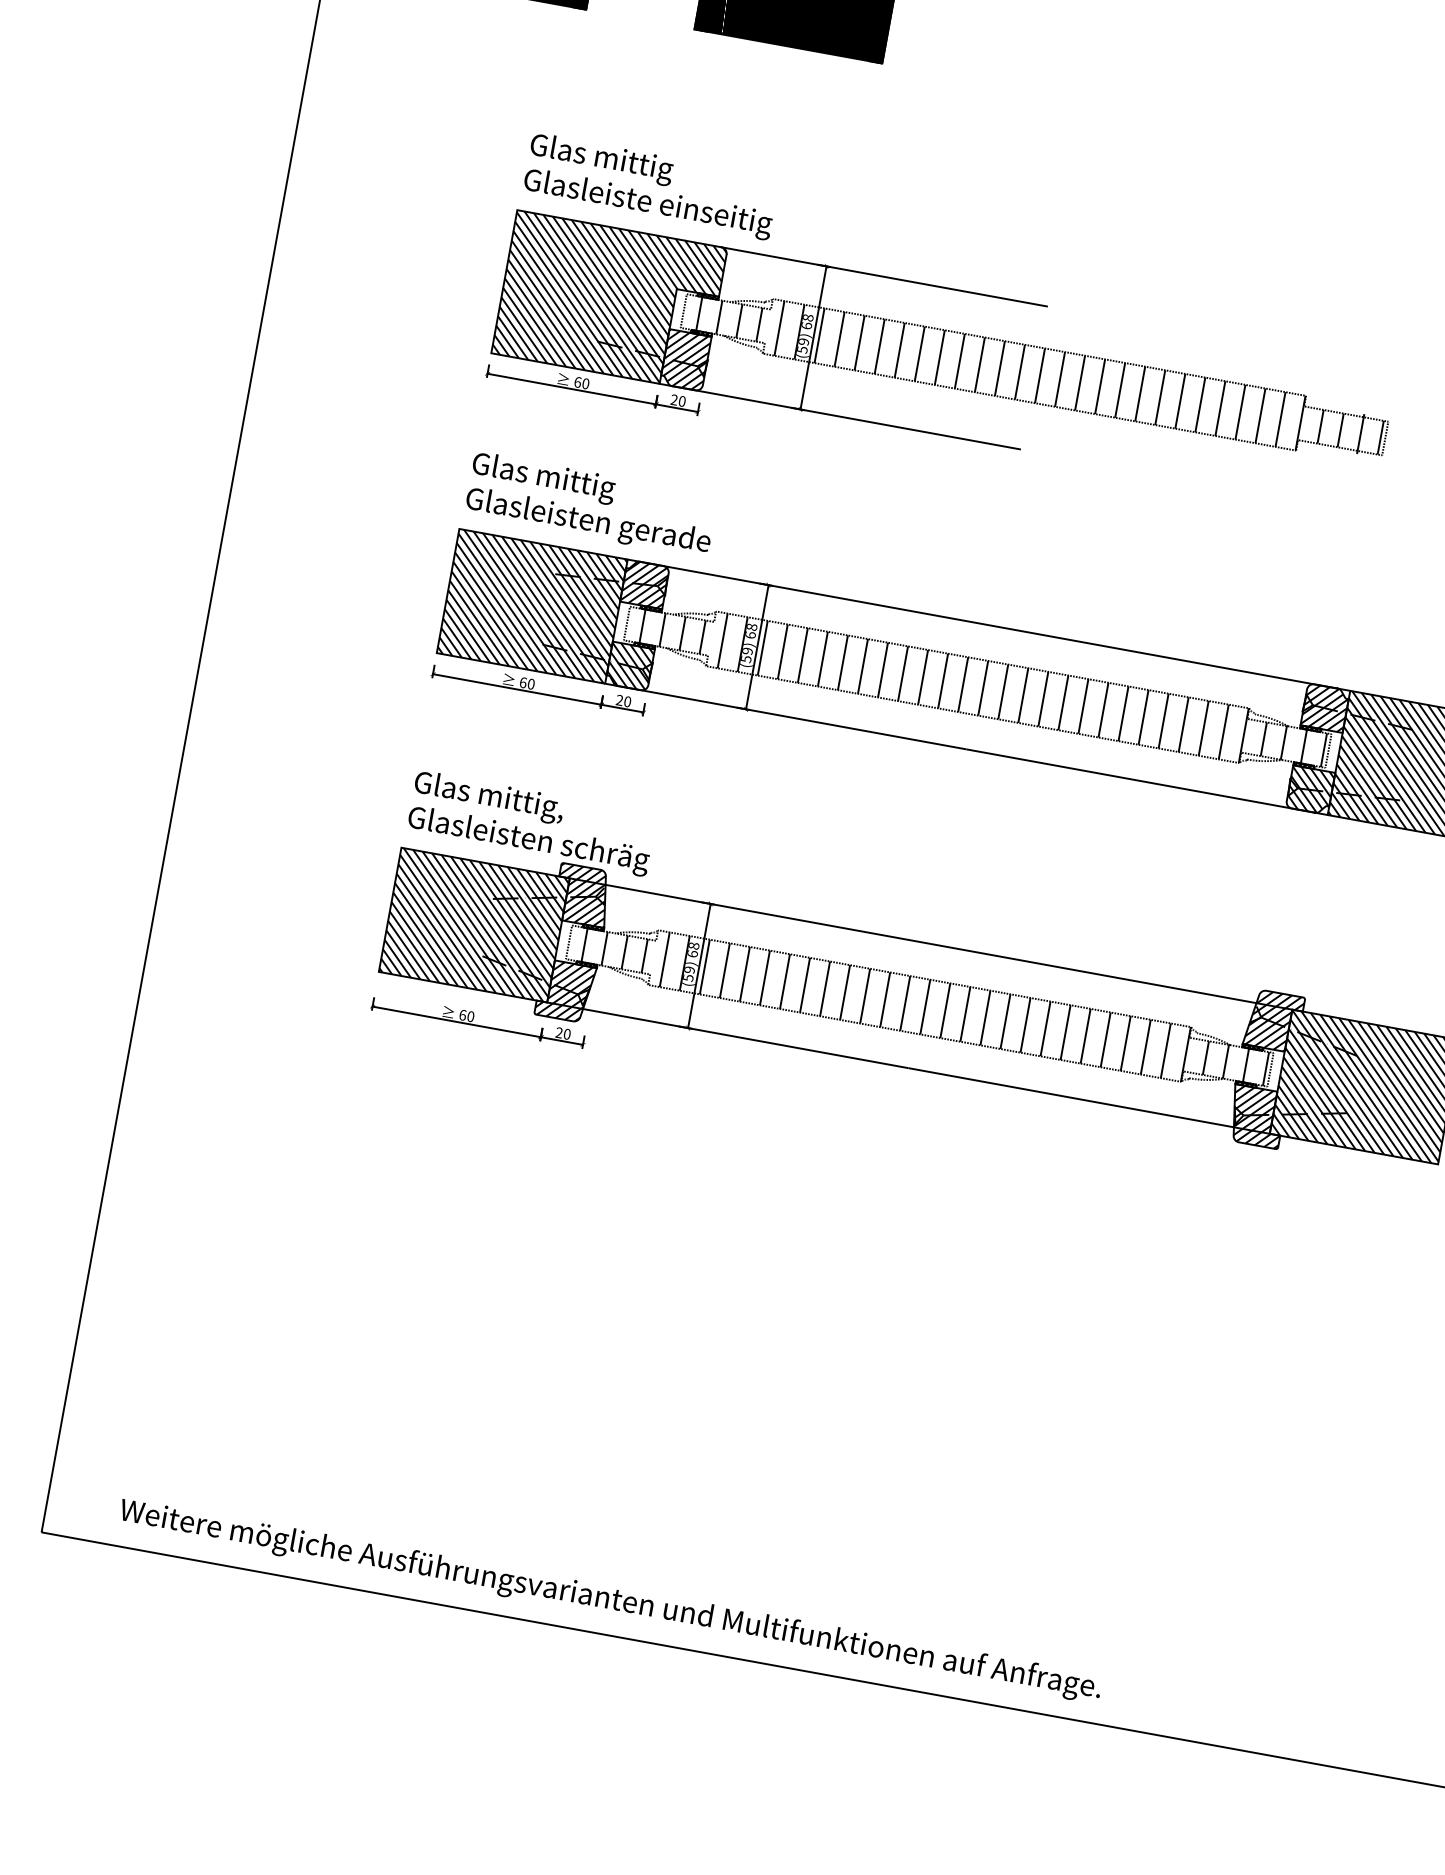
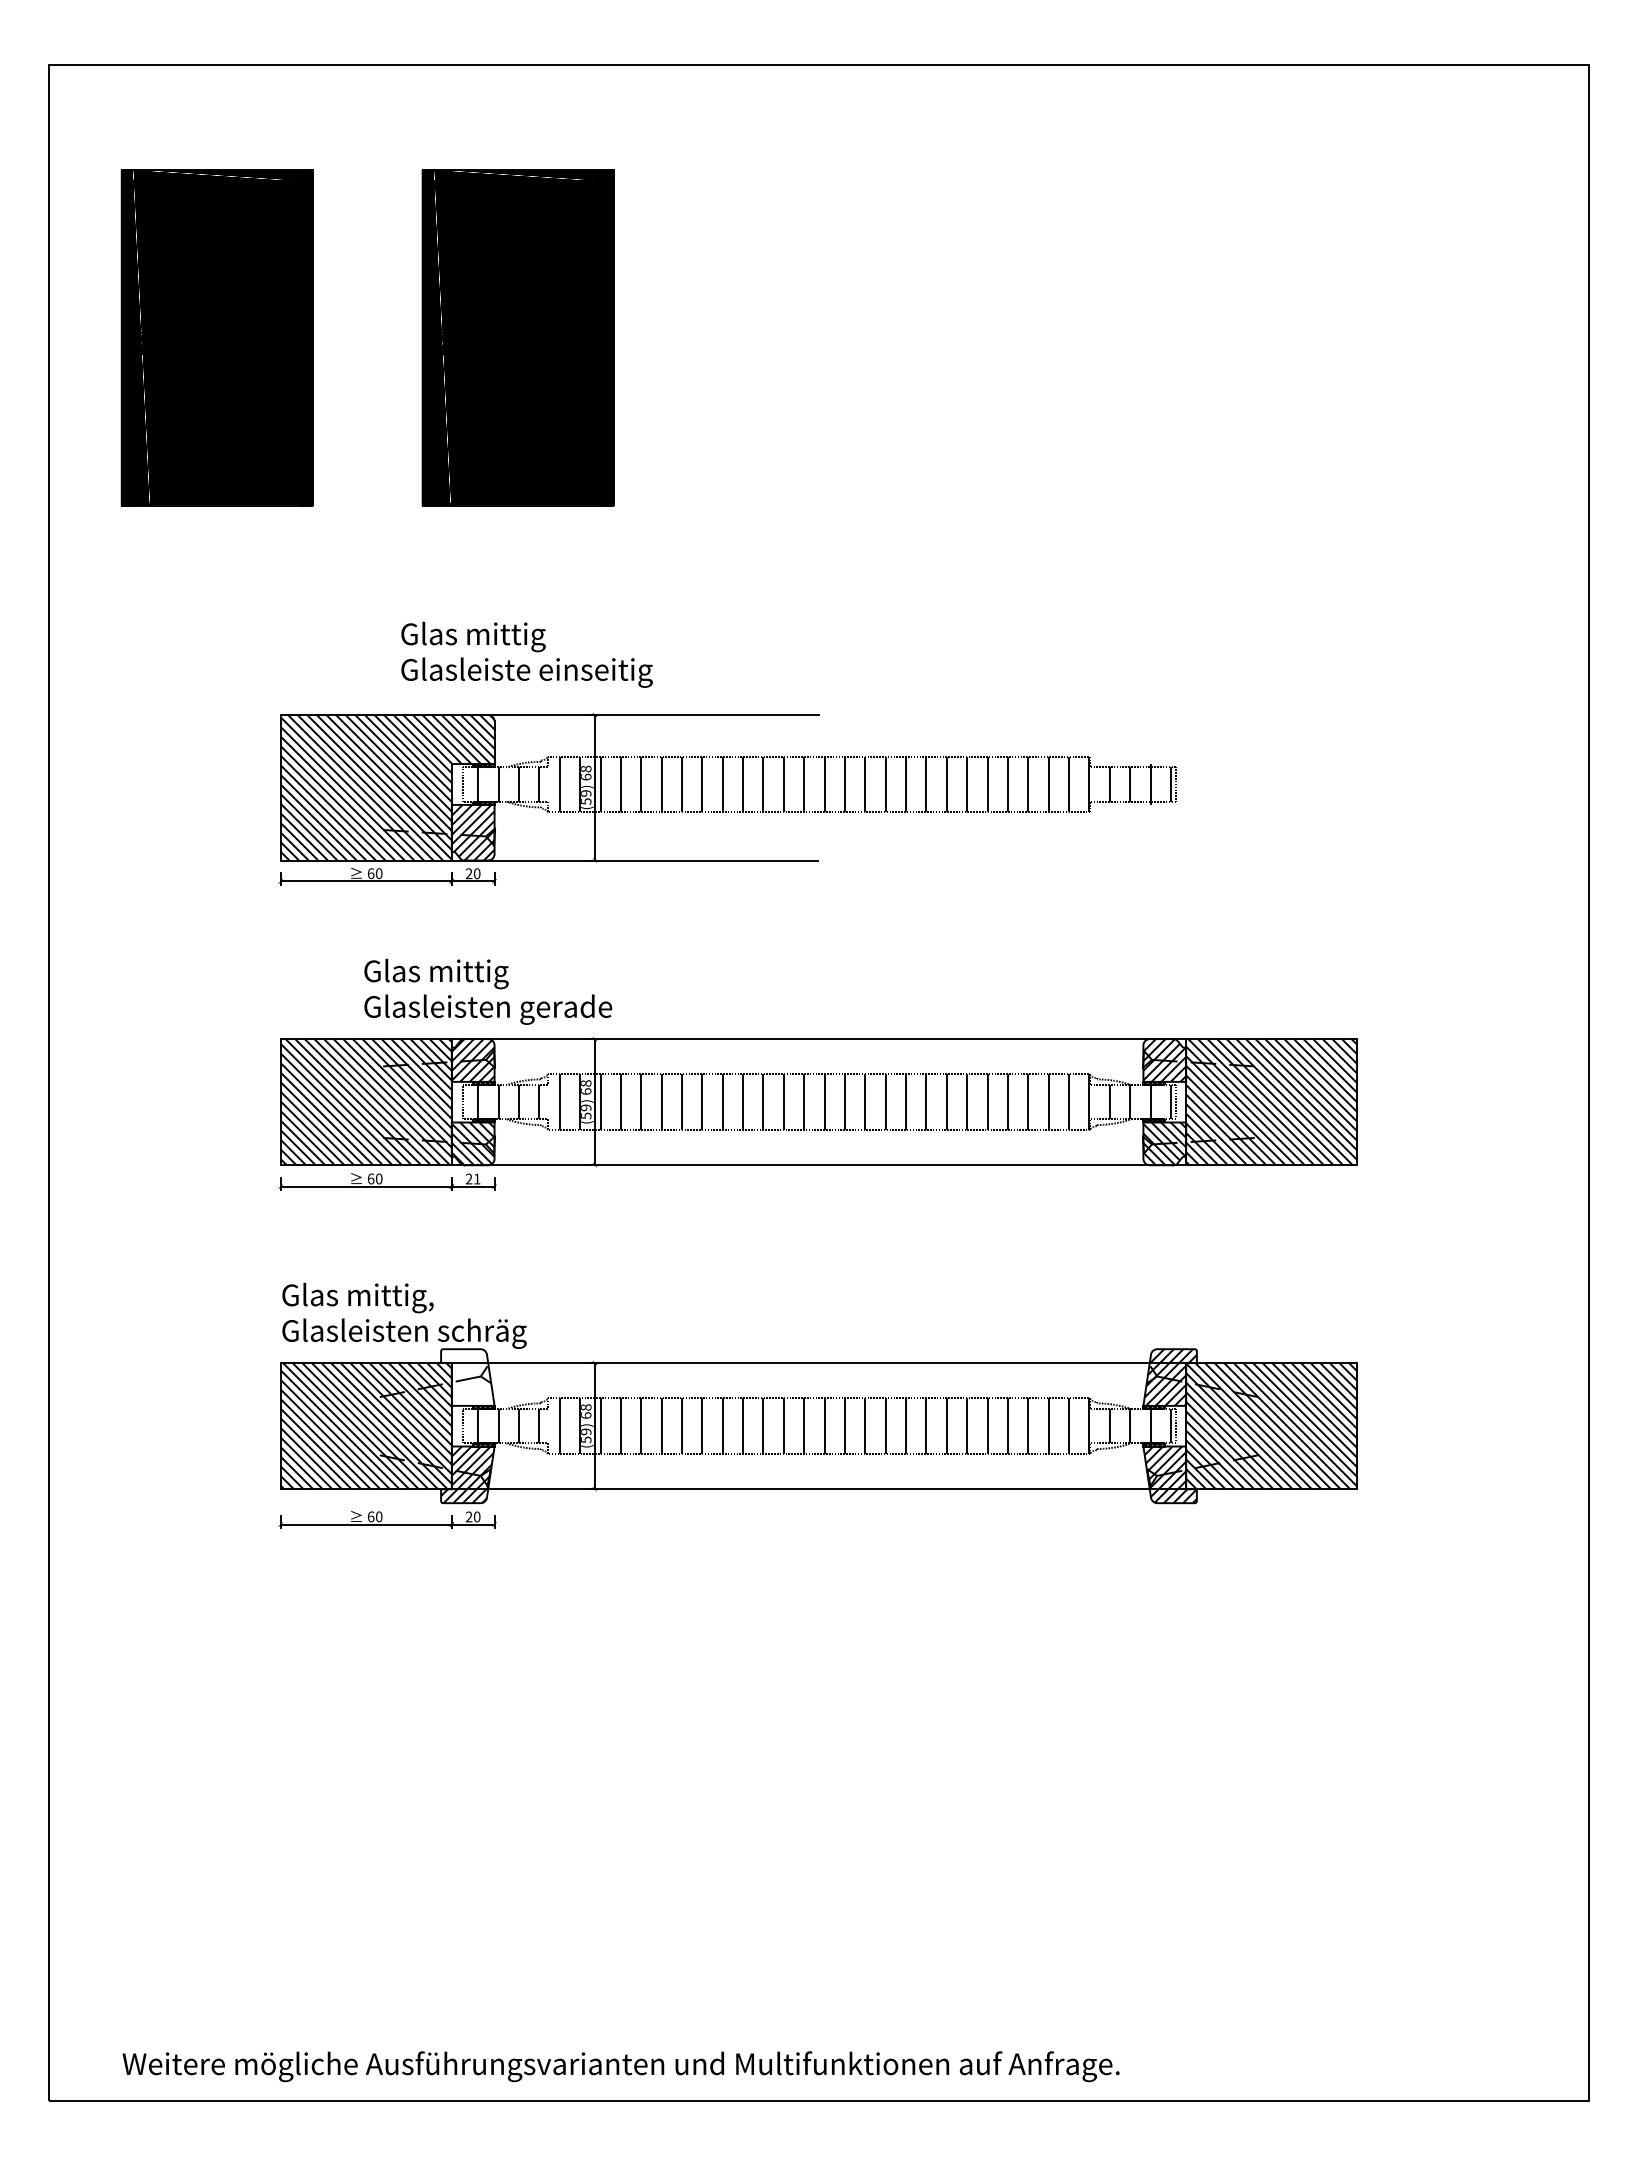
text: (650, 186) -> (526, 654), moved
text: (591, 504) -> (488, 991), moved
text: (628, 701) -> (477, 1178), 20 -> 21
hatch: (582, 895) -> (467, 1377), removed

